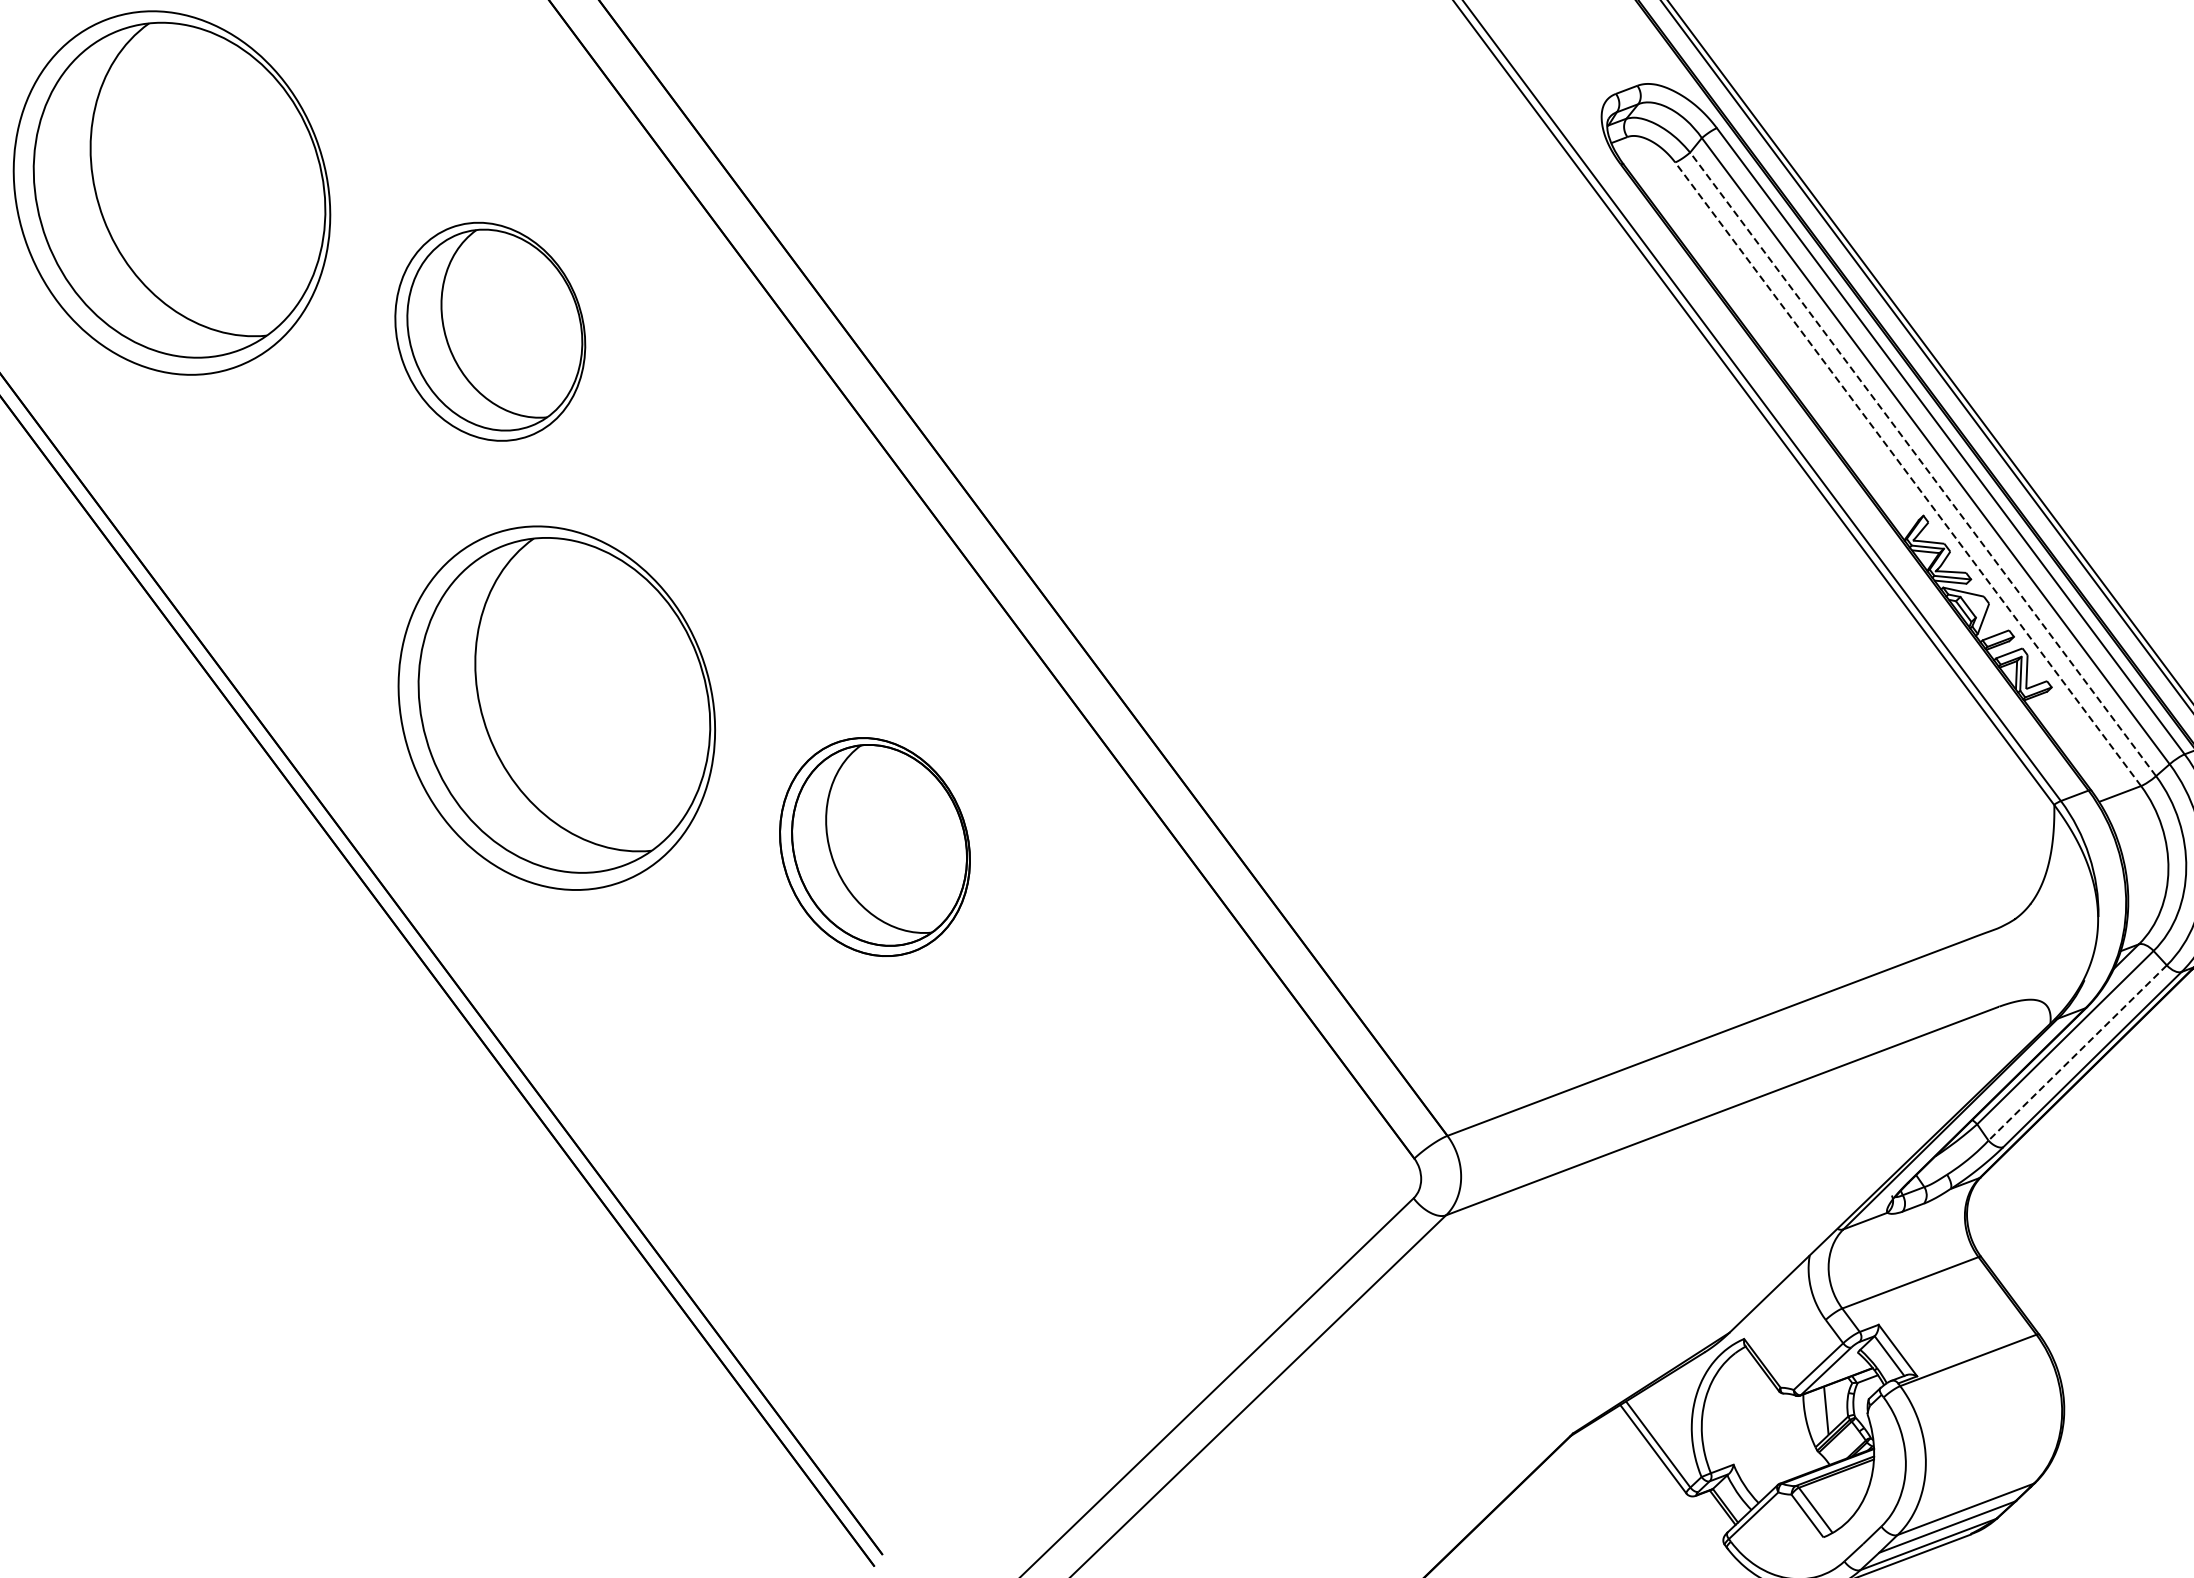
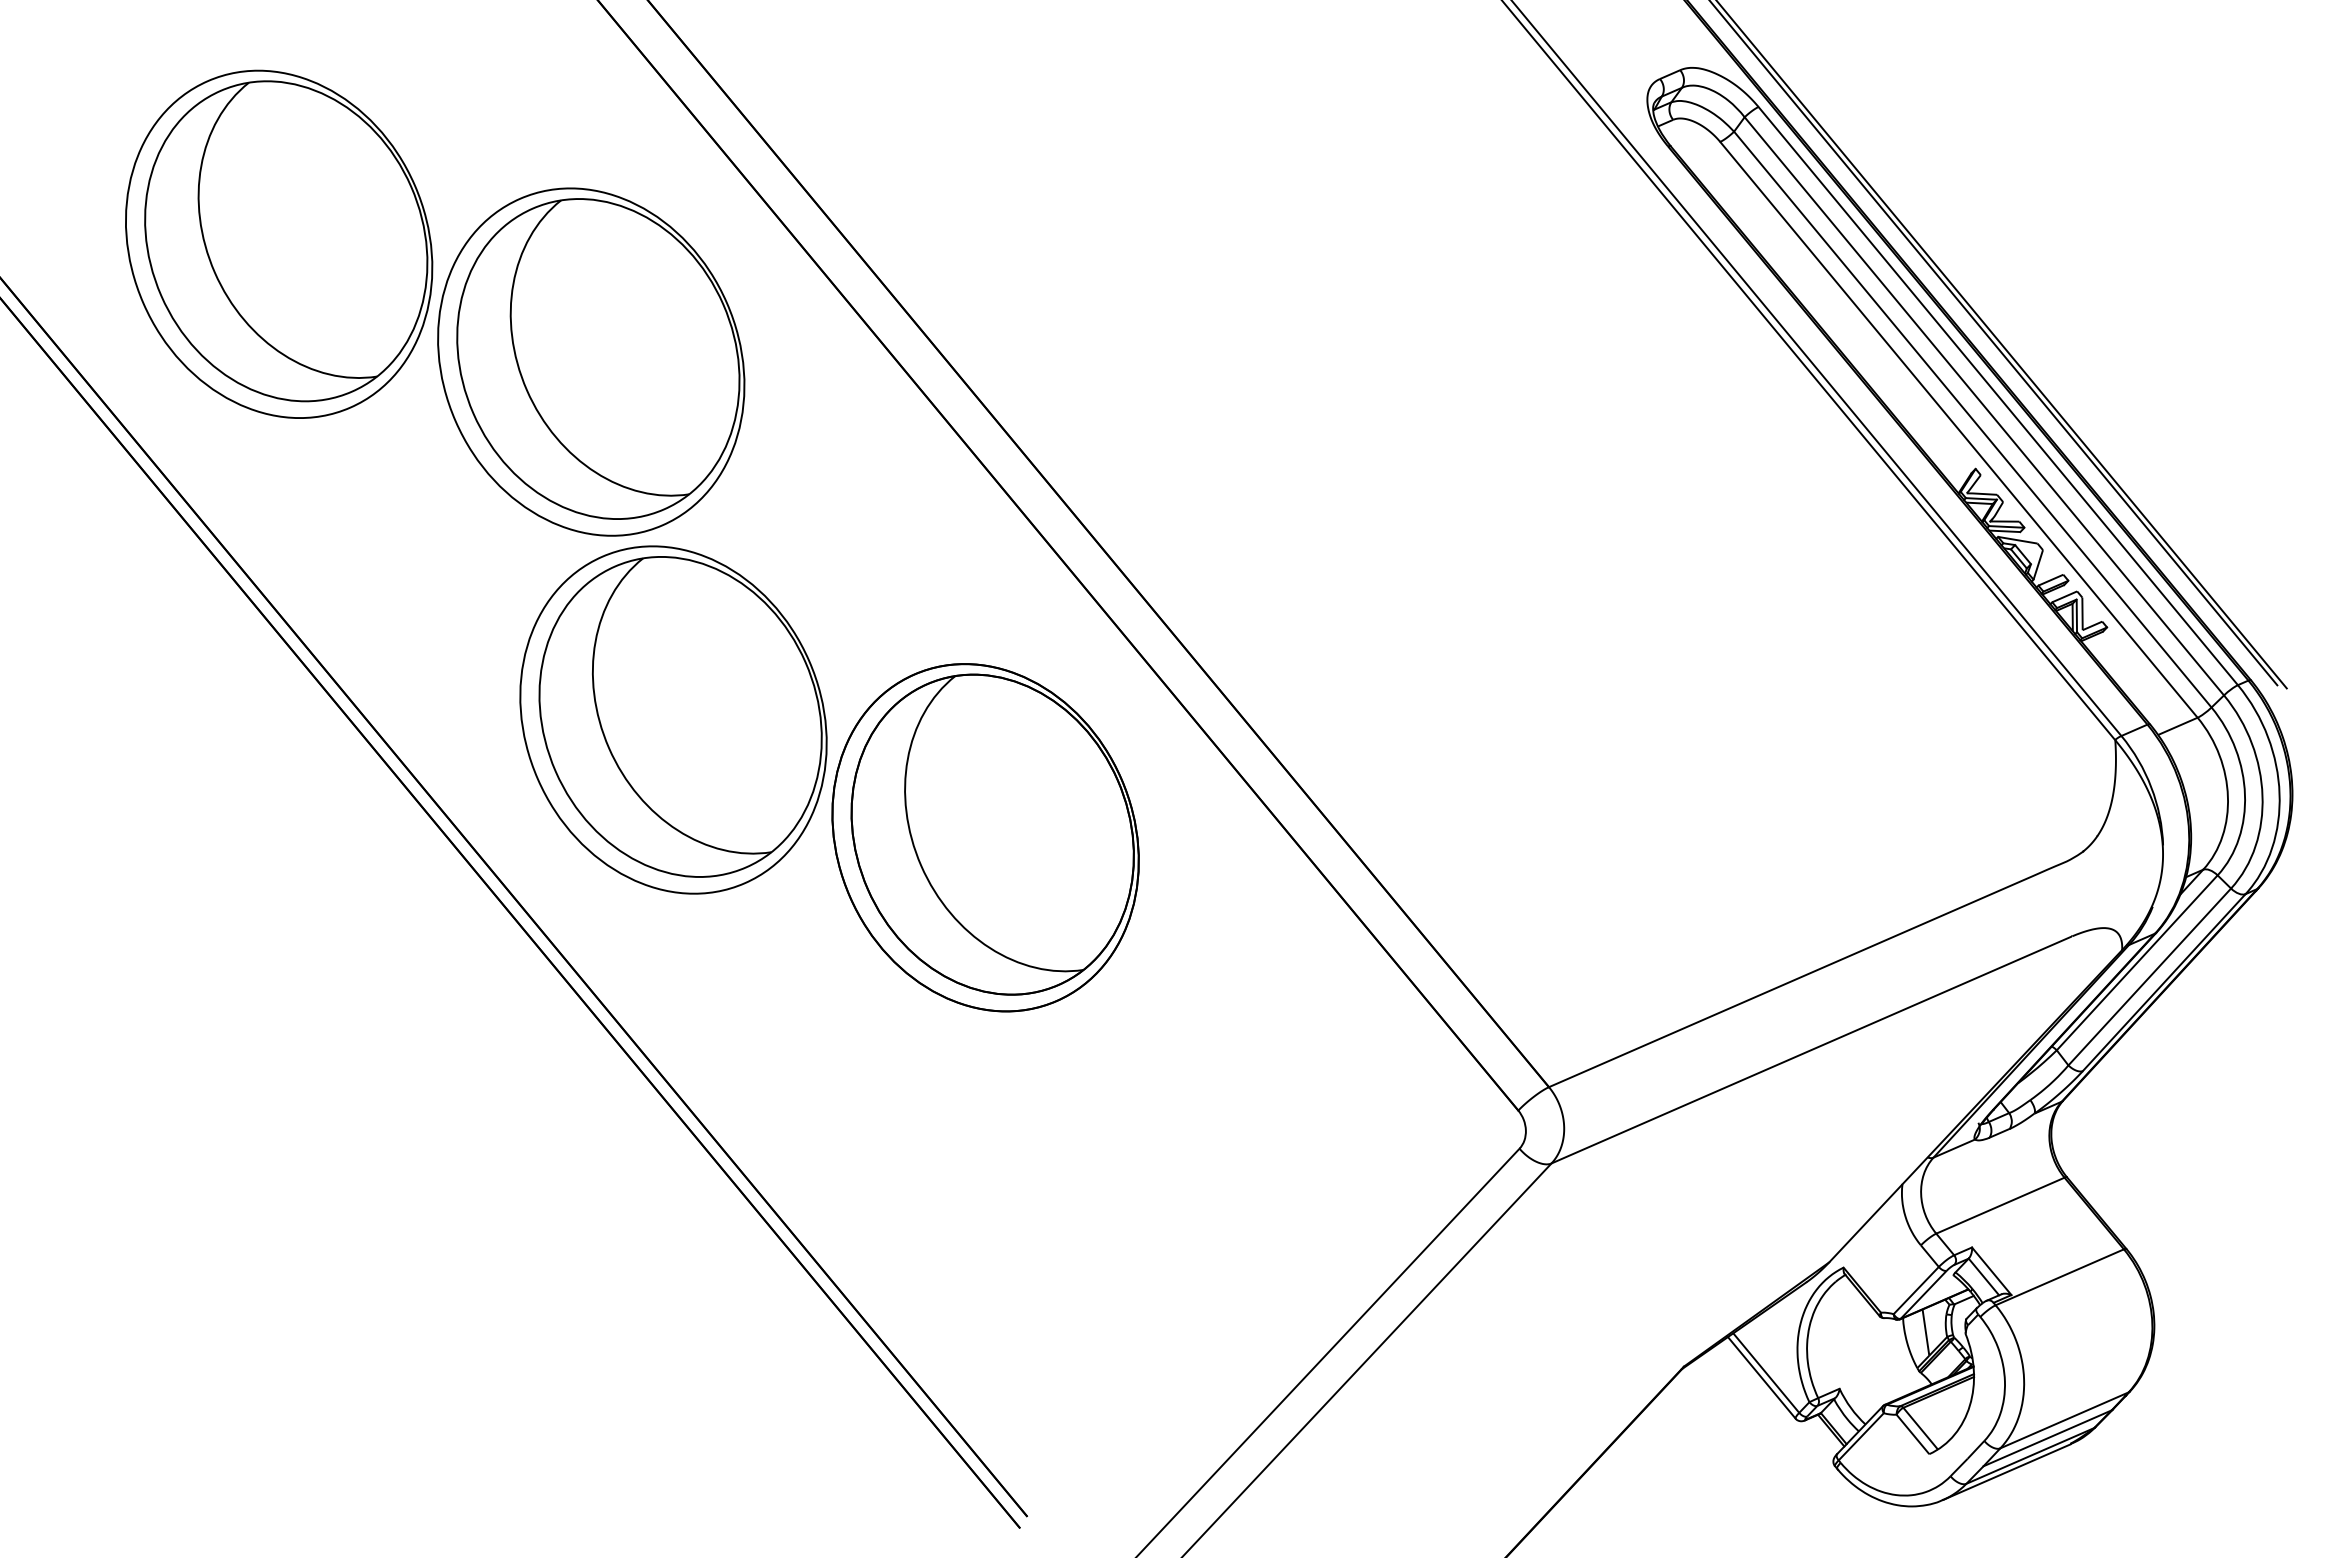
part: (490, 331) -> (591, 361), size x1.67
line: (1922, 464) -> (1972, 419), dashed -> solid
line: (1907, 473) -> (1958, 429), dashed -> solid
part: (874, 846) -> (985, 837), size x1.67
line: (2077, 1053) -> (2149, 977), dashed -> solid

